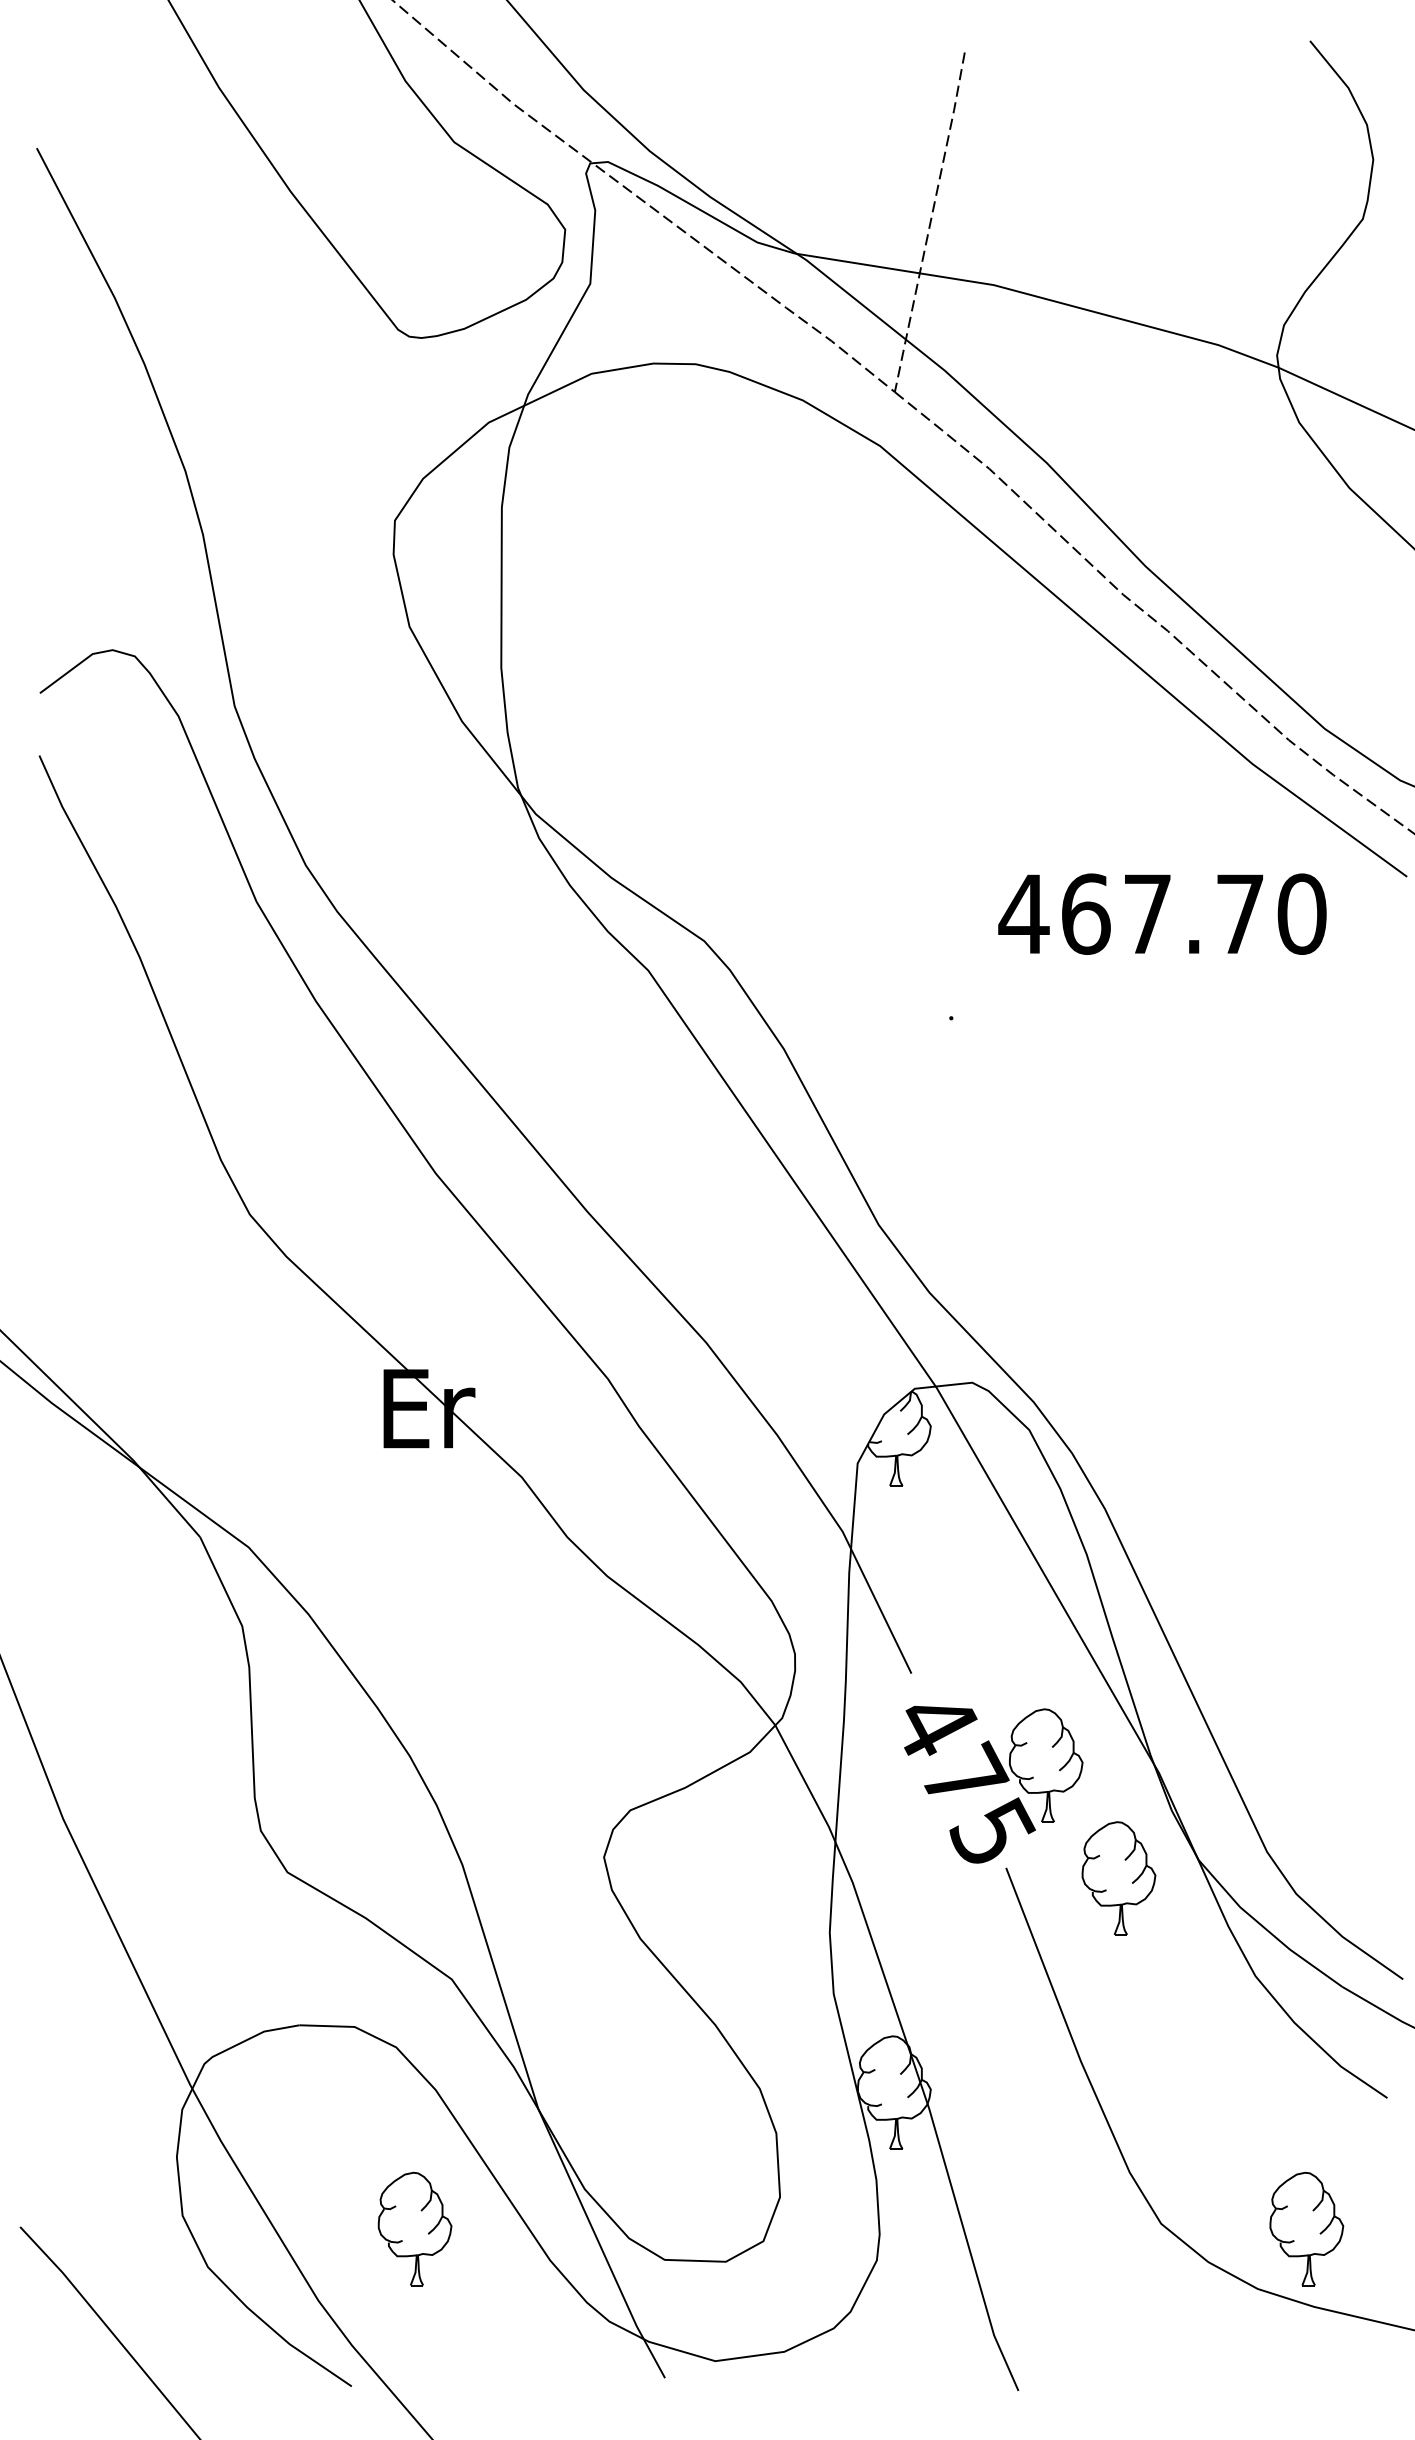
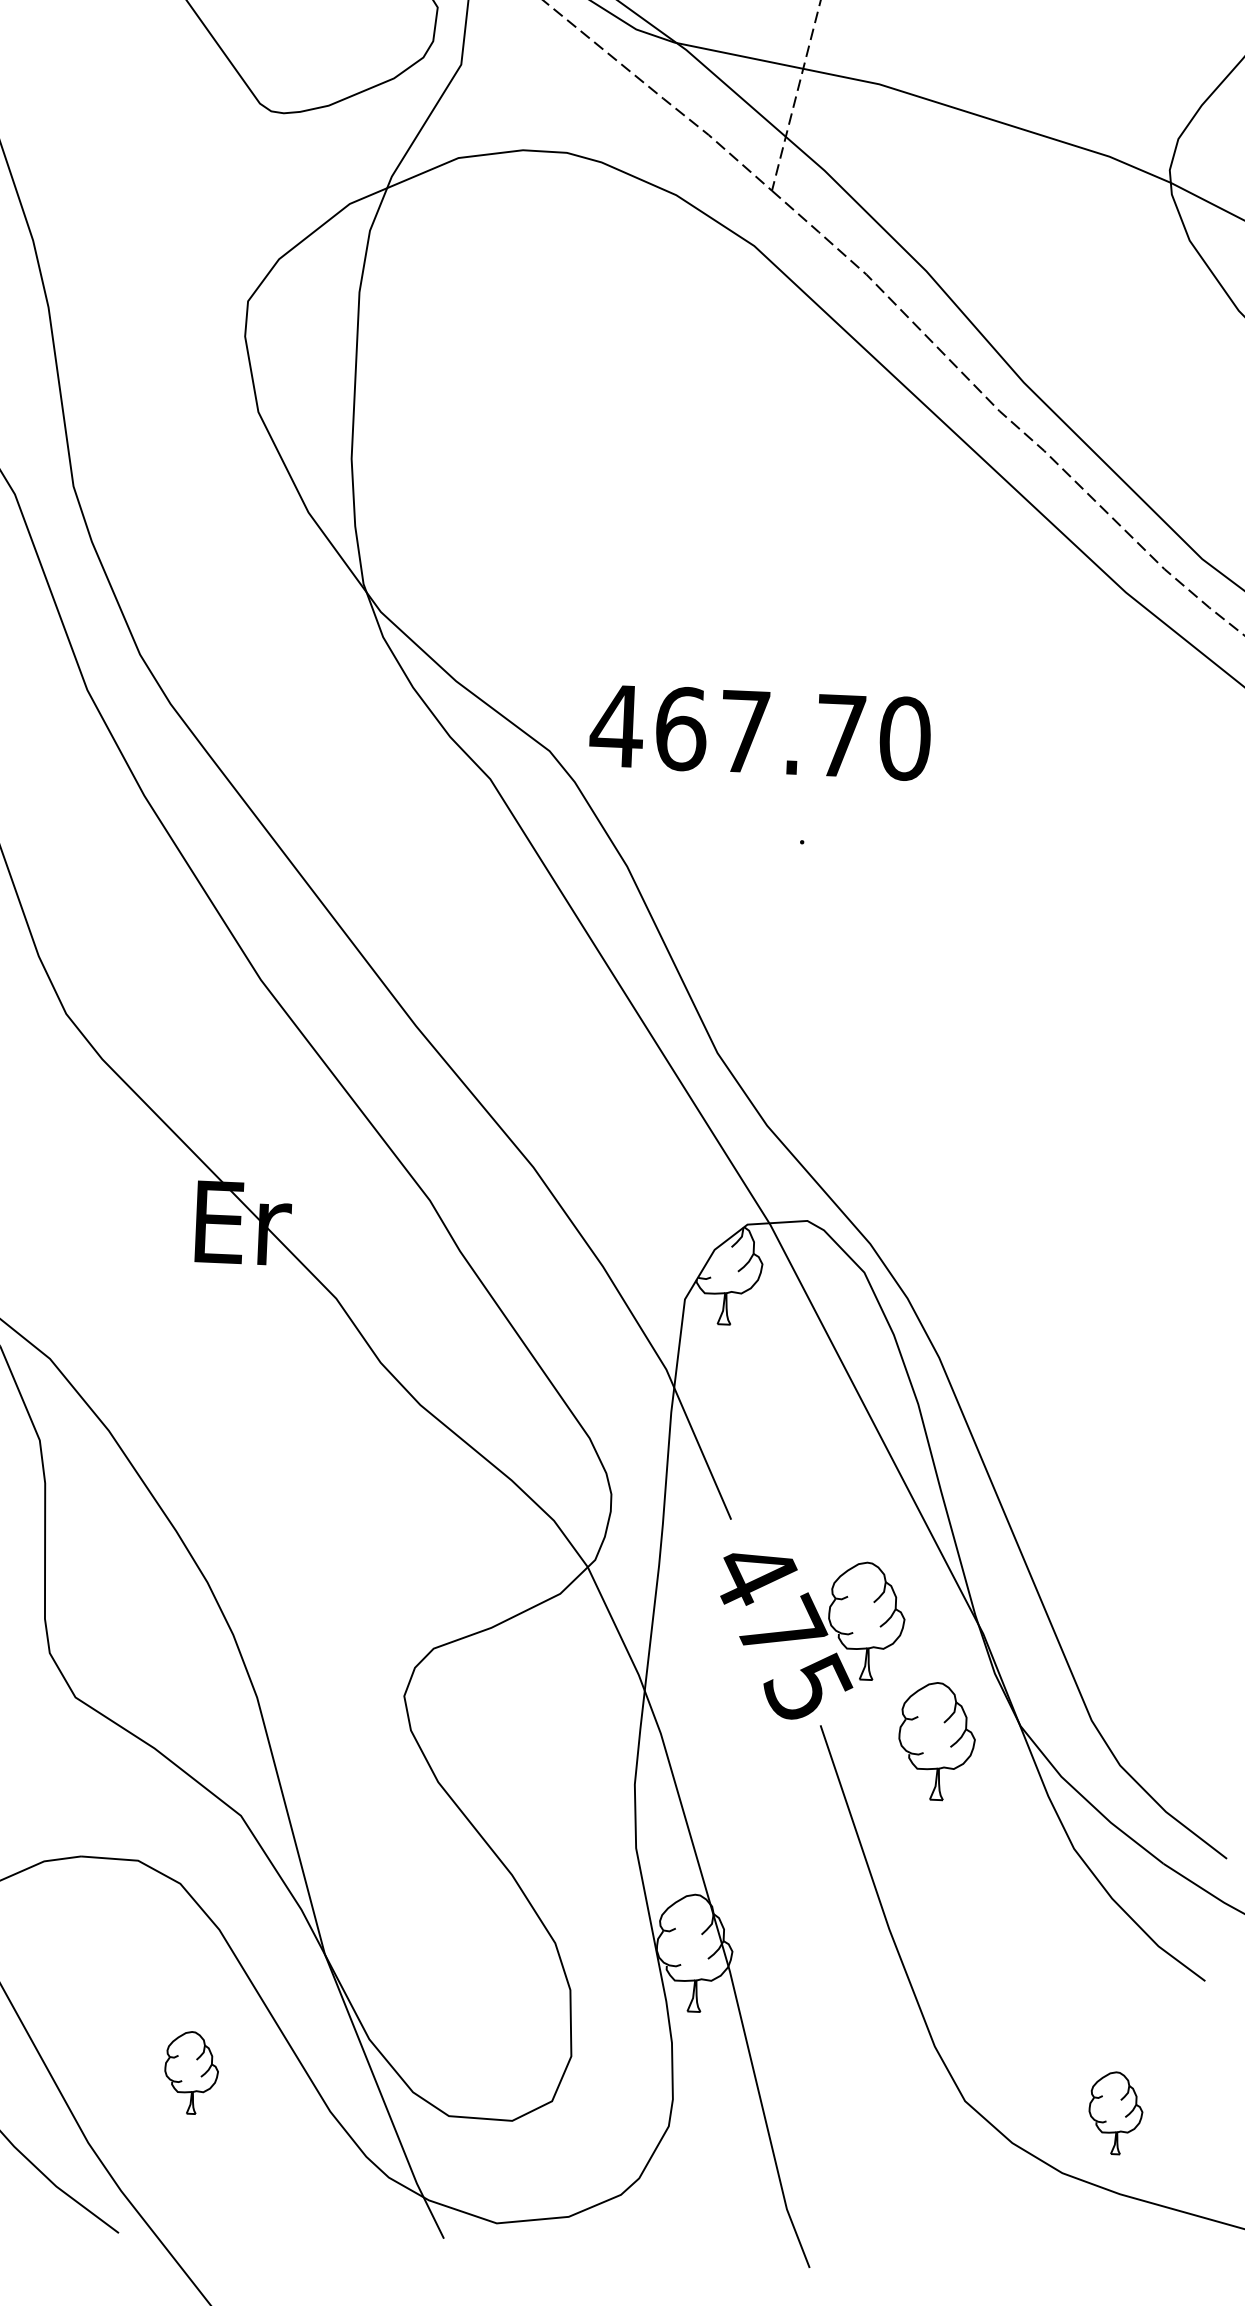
text: (1162, 913) -> (760, 731), moved
part: (414, 2228) -> (191, 2072), size x0.7
part: (1306, 2228) -> (1115, 2112), size x0.7

